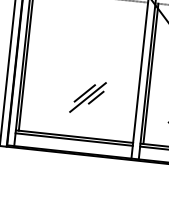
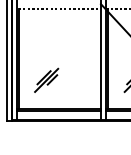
part: (87, 96) -> (46, 79), moved

